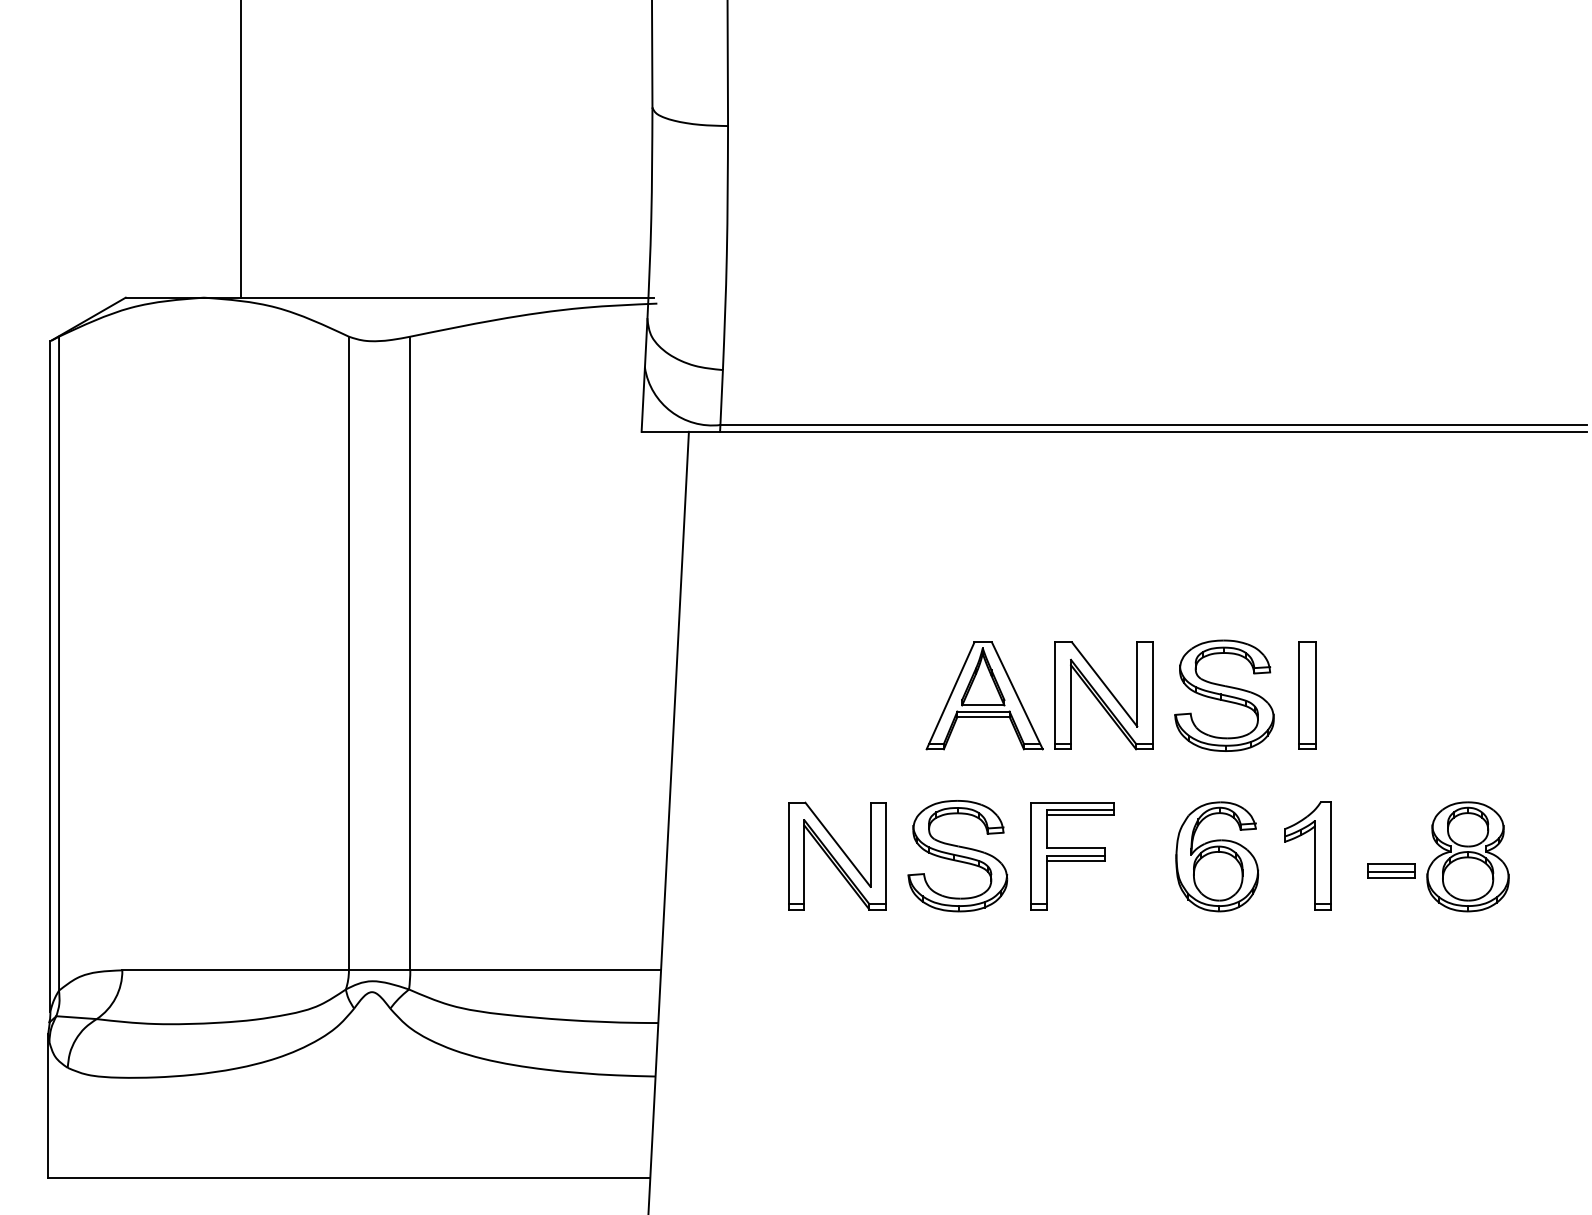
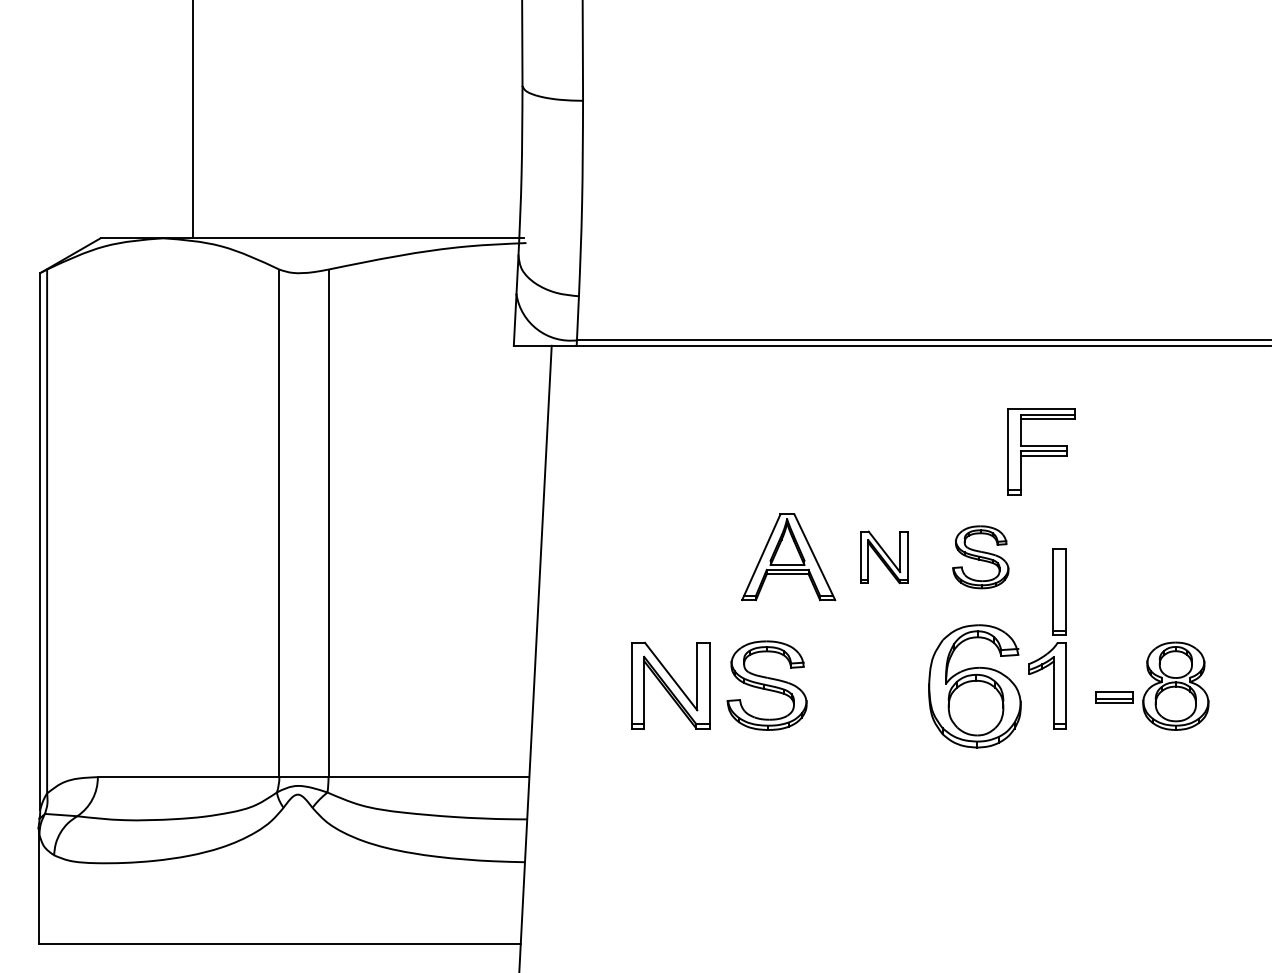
part: (1307, 694) -> (1059, 591), moved
part: (1103, 696) -> (883, 557), size x0.6
part: (1224, 696) -> (980, 557), size x0.7
part: (1073, 855) -> (1041, 451), moved
part: (1216, 855) -> (974, 685), size x1.4

